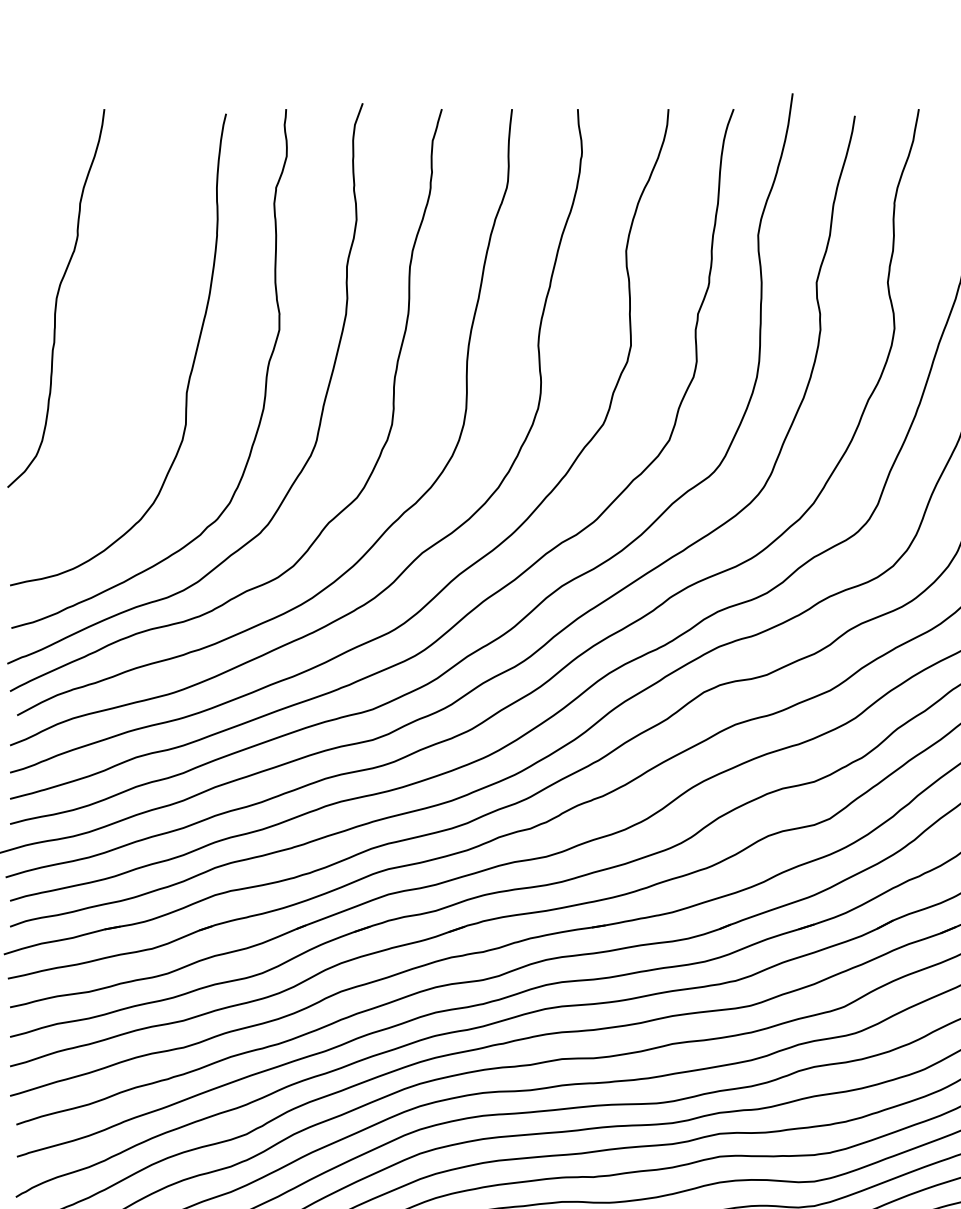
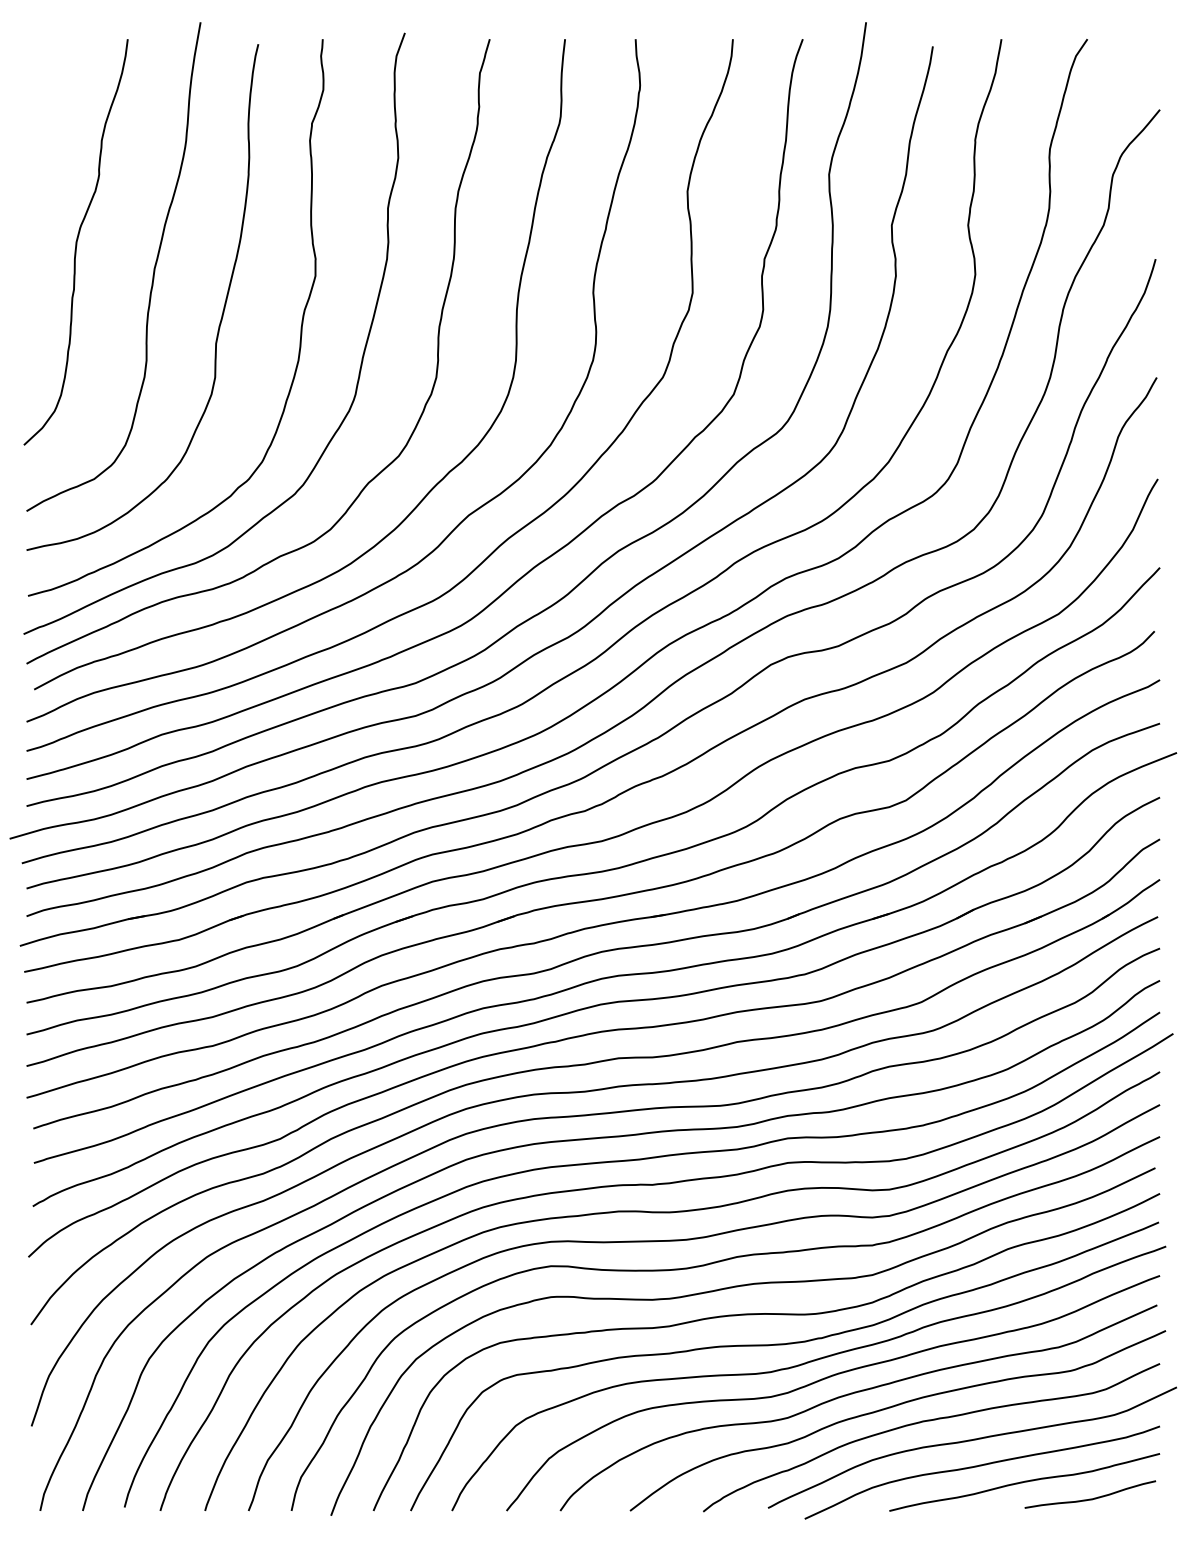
curve: (127, 329) -> (152, 275), added

